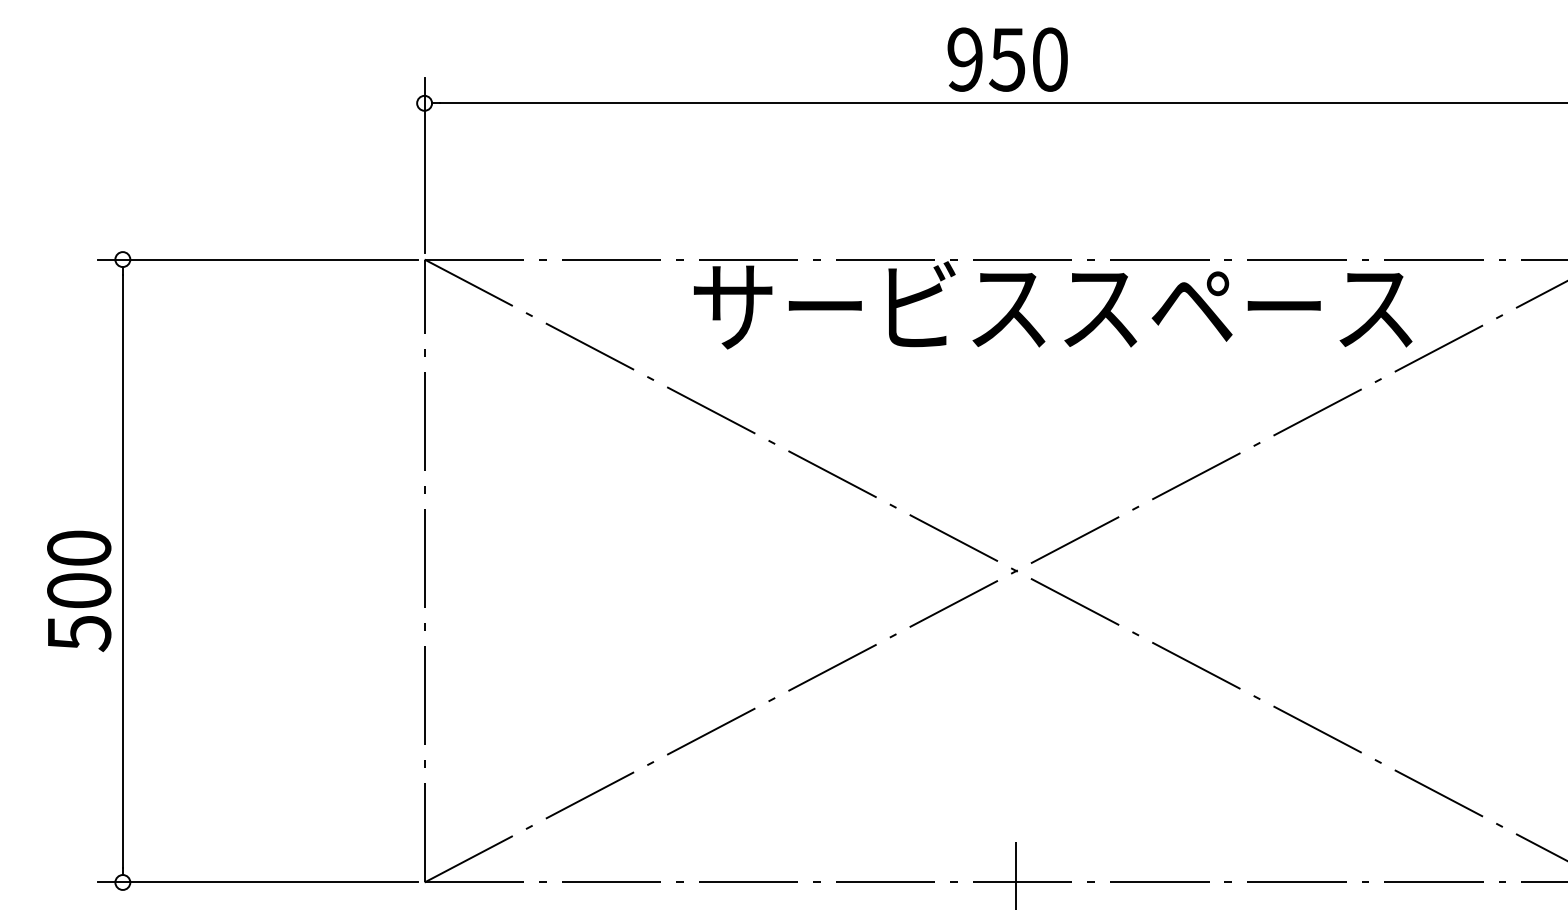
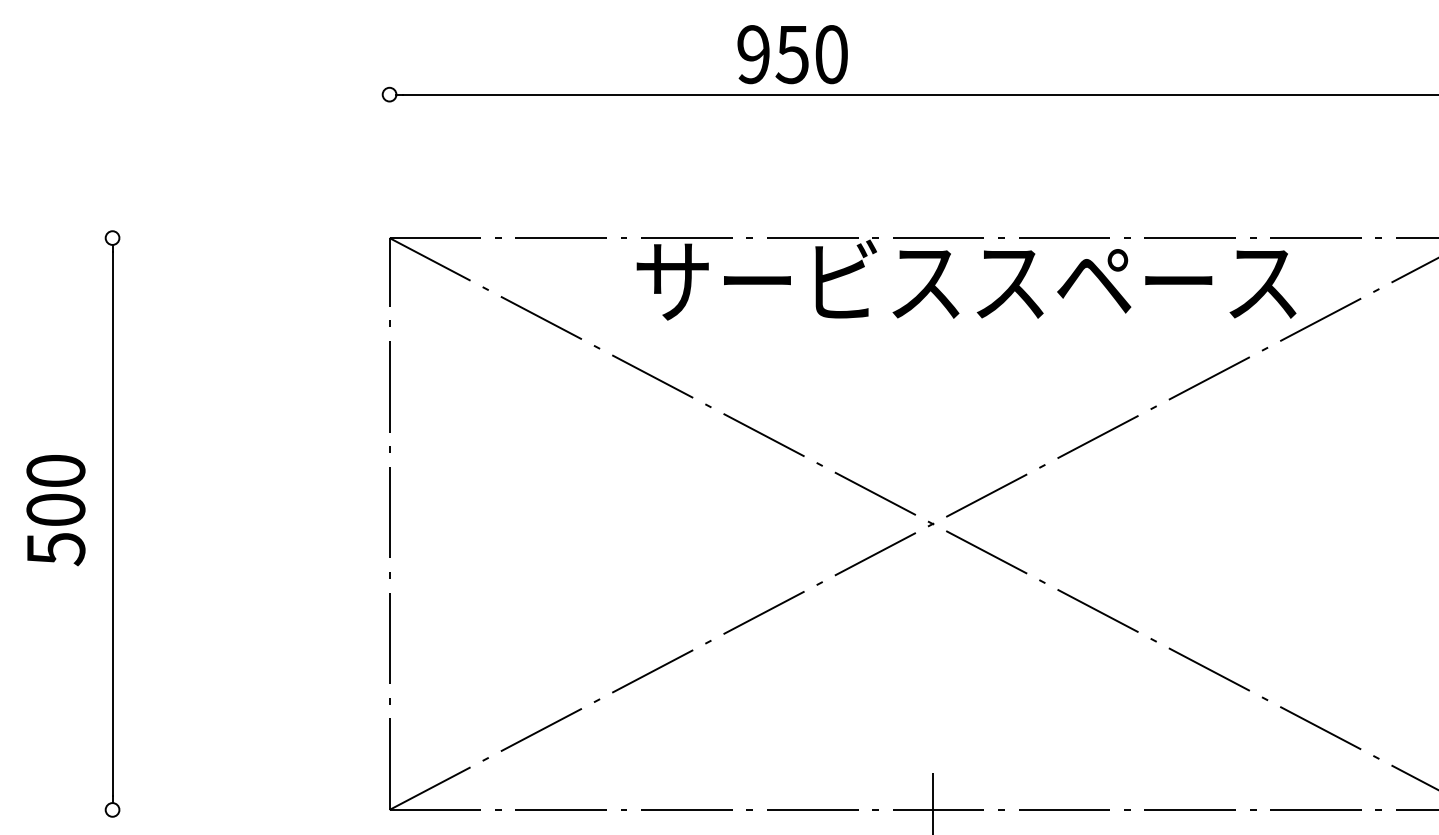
text: (1007, 59) -> (792, 54), moved
line: (424, 165) -> (389, 151), removed
line: (257, 259) -> (236, 238), removed
text: (79, 590) -> (56, 509), moved
line: (257, 882) -> (236, 809), removed

